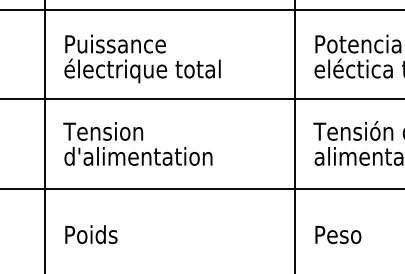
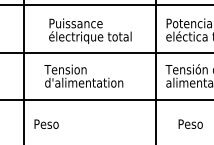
text: (142, 59) -> (90, 31), moved
text: (137, 142) -> (83, 75), moved
text: (97, 233) -> (51, 123), Poids -> Peso
text: (337, 233) -> (190, 123), moved

